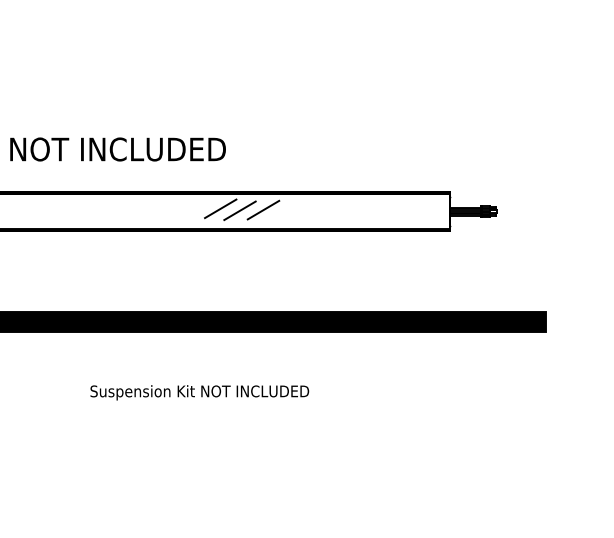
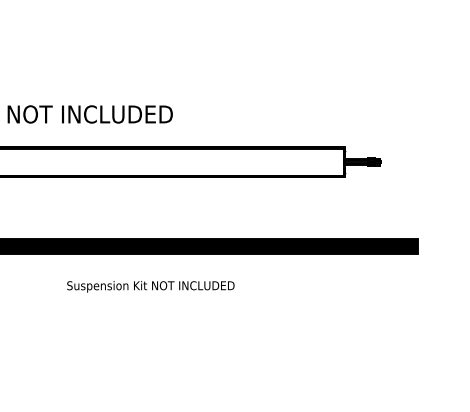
line: (220, 208) -> (168, 159), removed
line: (263, 209) -> (201, 160), removed
line: (239, 210) -> (183, 161), removed
text: (199, 392) -> (150, 286), moved

